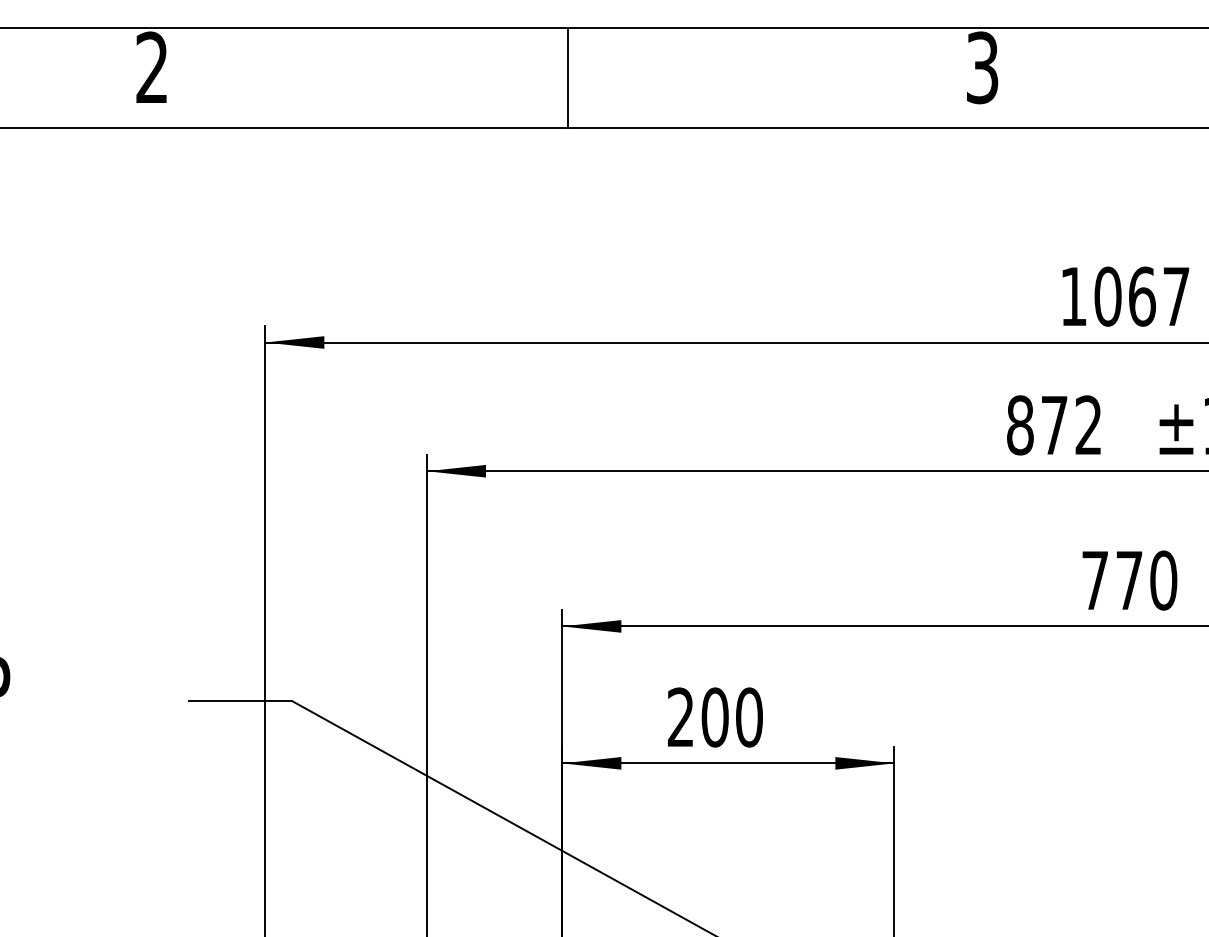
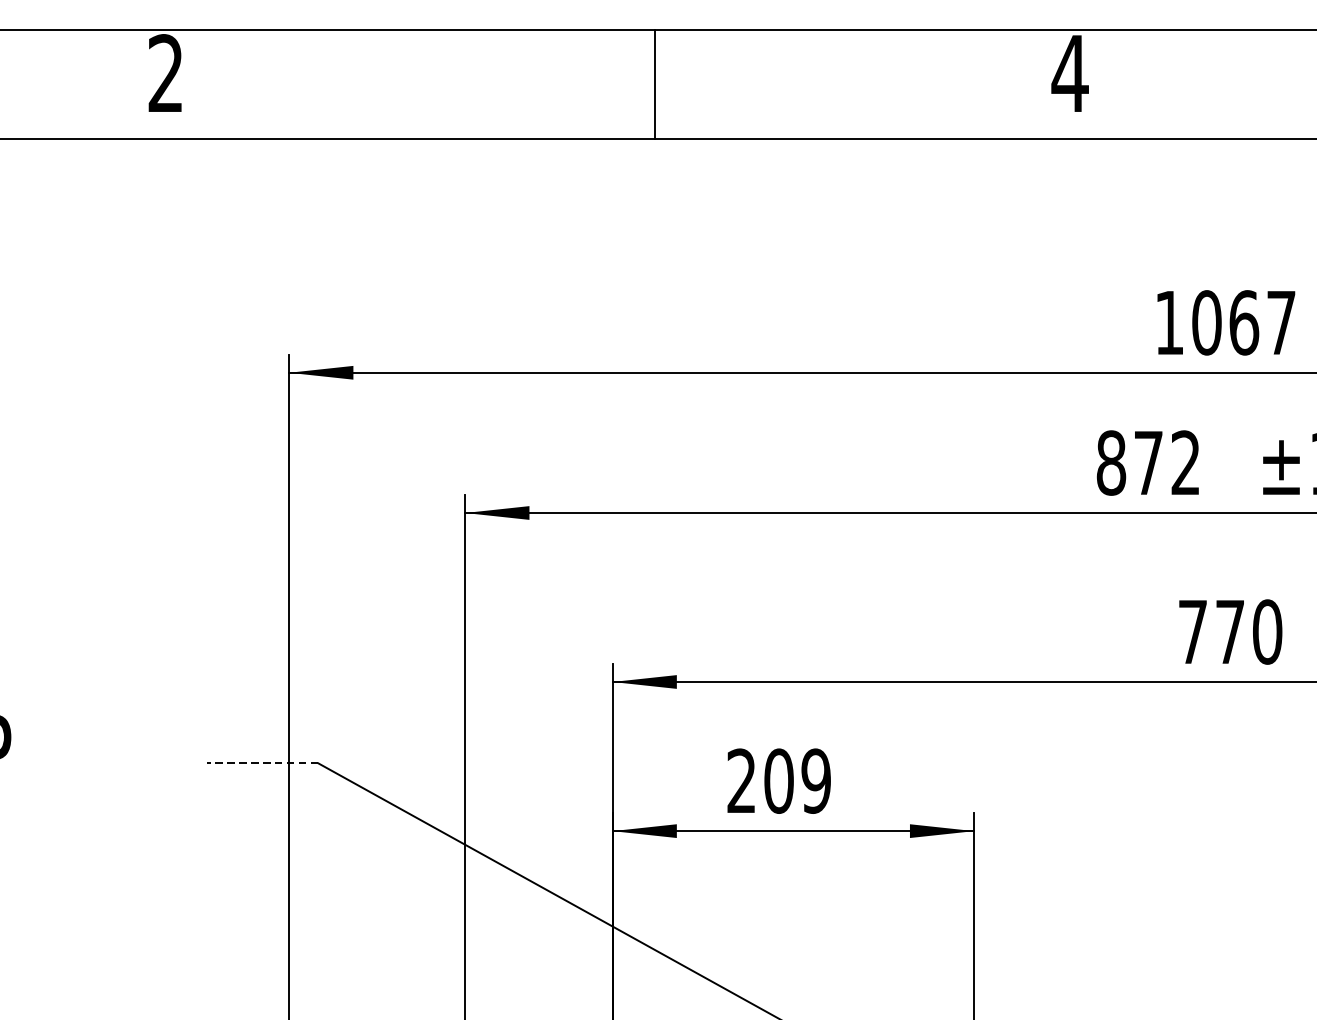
text: (982, 67) -> (1070, 73), 3 -> 4
line: (568, 77) -> (655, 84), moved
line: (240, 701) -> (262, 763), solid -> dashed
text: (748, 717) -> (815, 781), 200 -> 209

